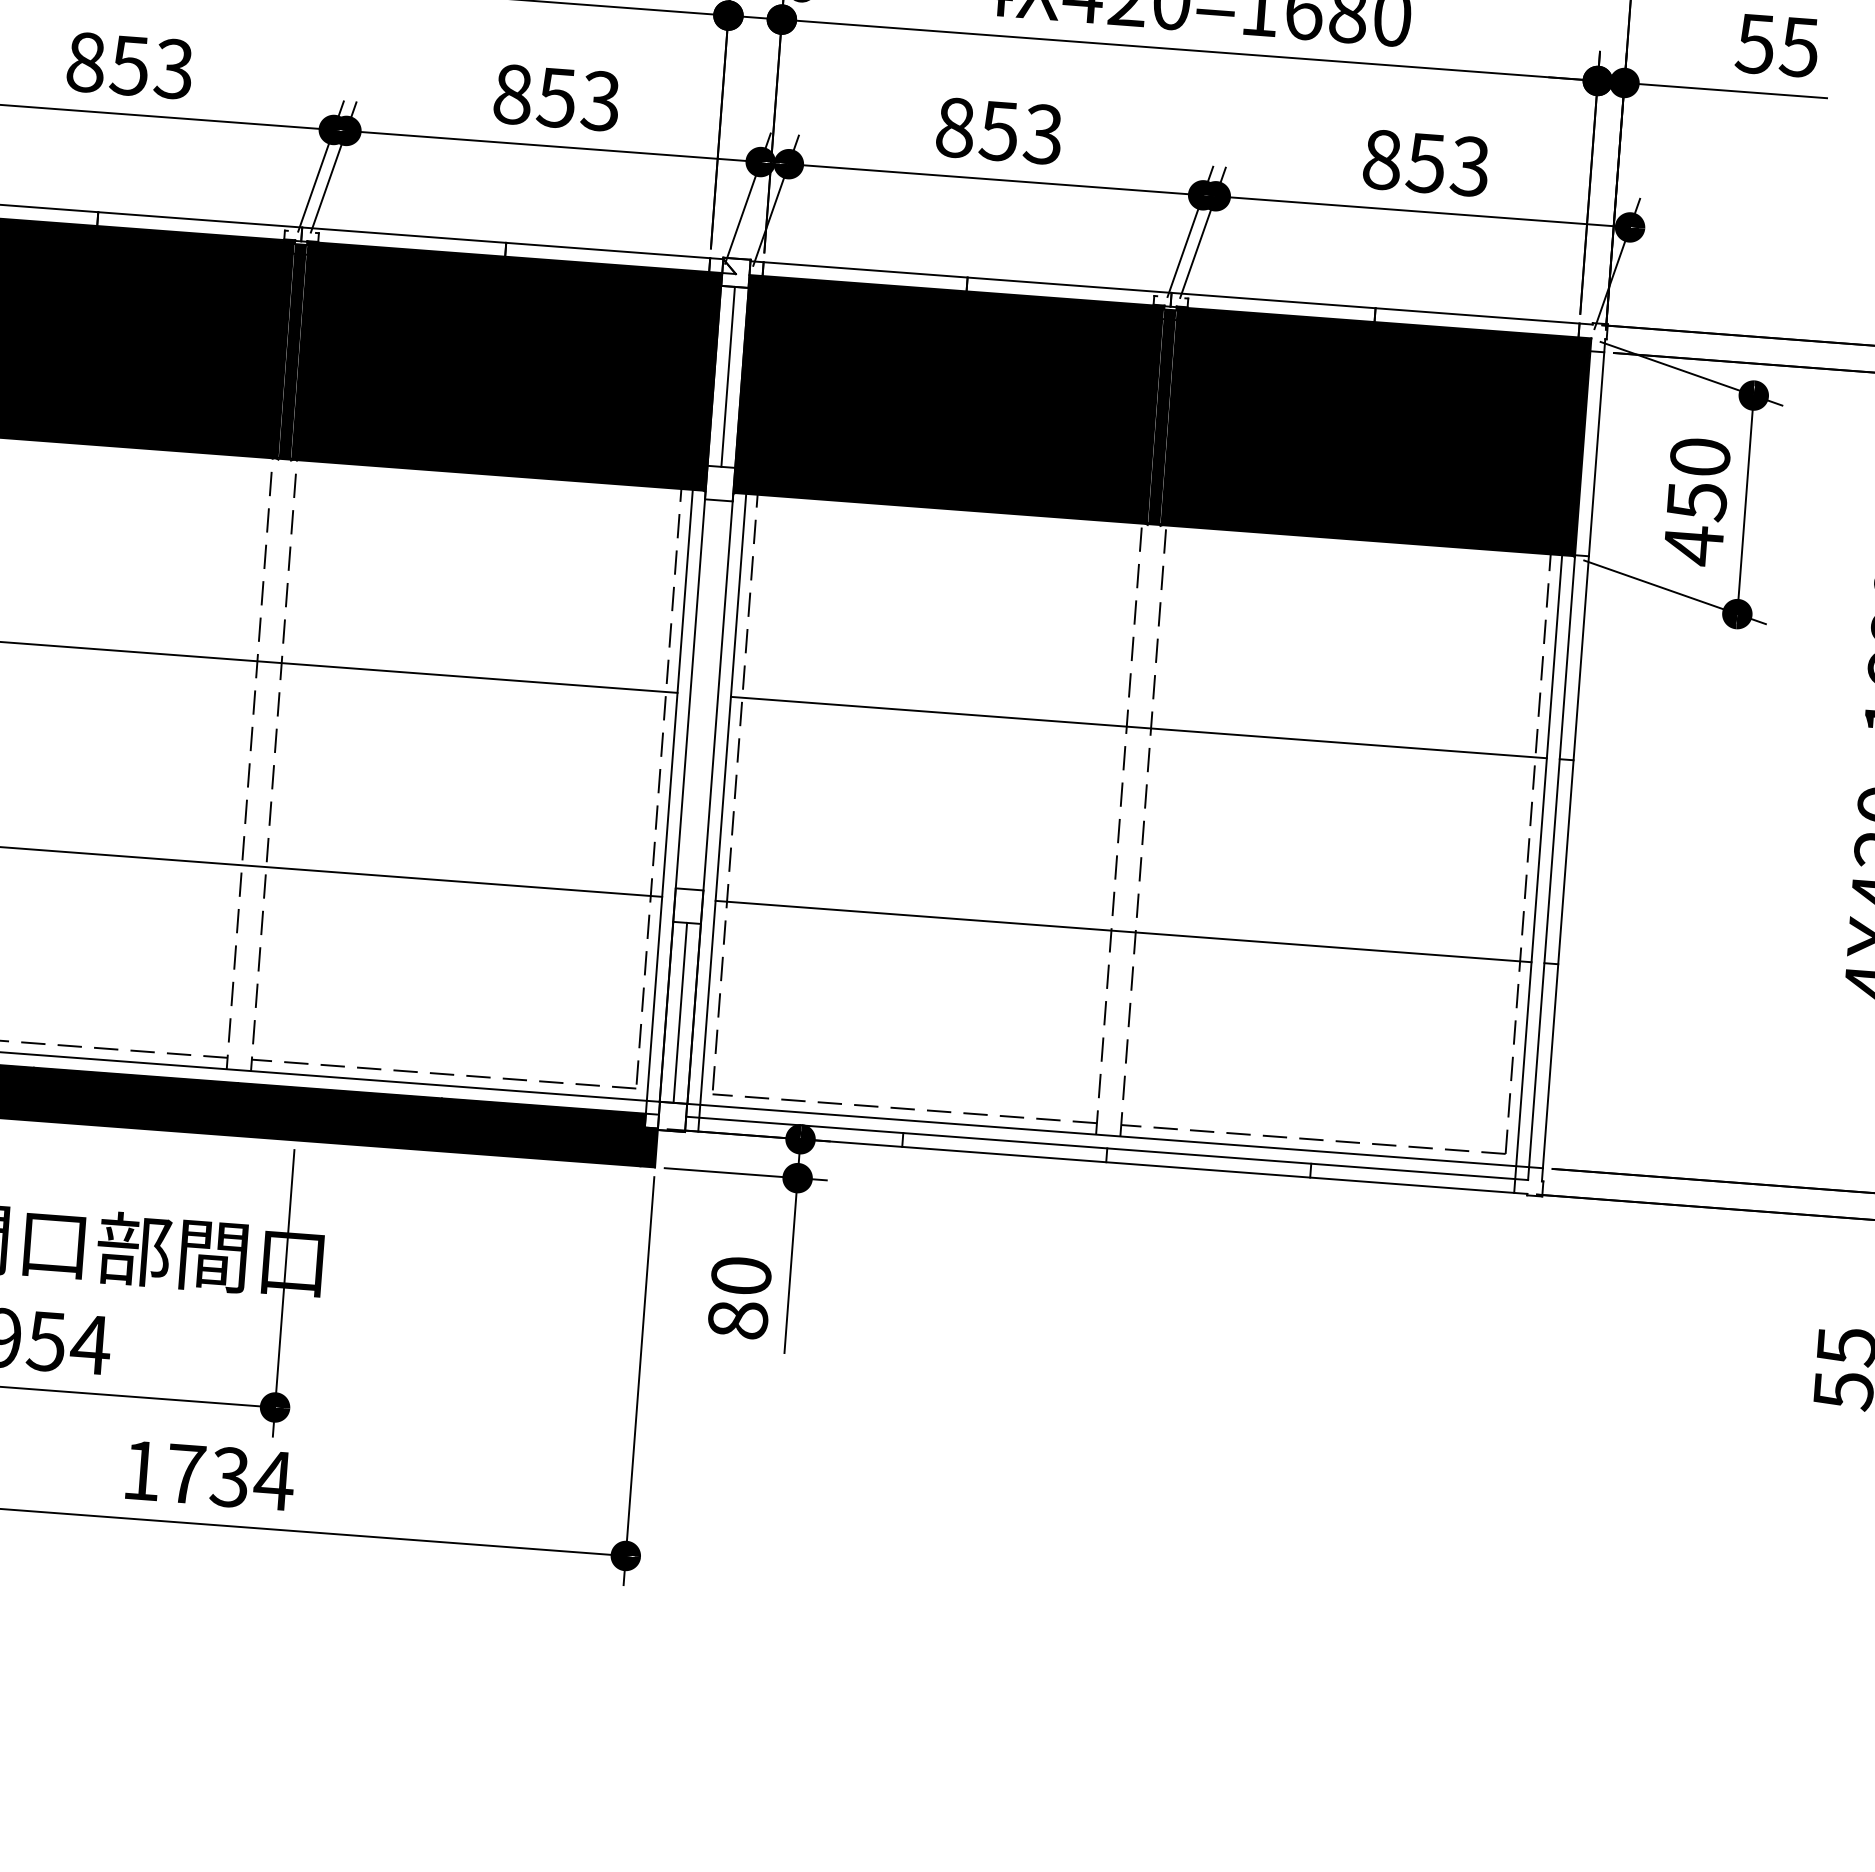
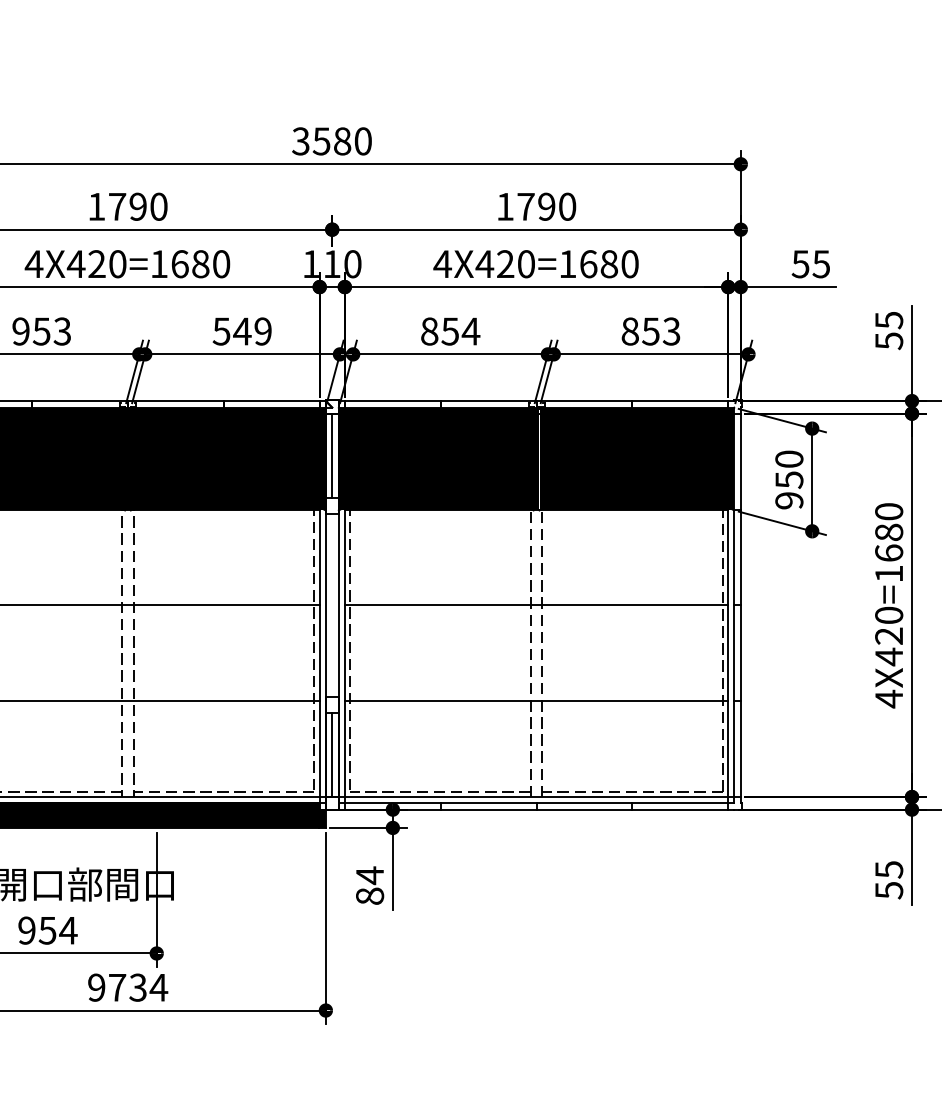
text: (84, 62) -> (20, 331), 853 -> 953
text: (554, 97) -> (241, 331), 853 -> 549
text: (1042, 134) -> (470, 331), 853 -> 854
text: (1693, 544) -> (789, 500), 450 -> 950
text: (740, 1275) -> (369, 875), 80 -> 84
text: (141, 1470) -> (96, 987), 1734 -> 9734

